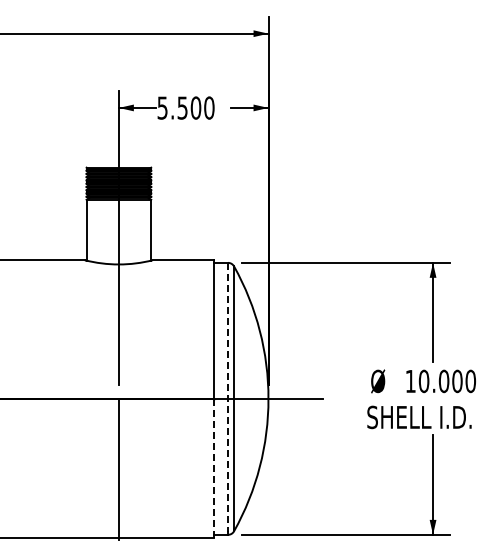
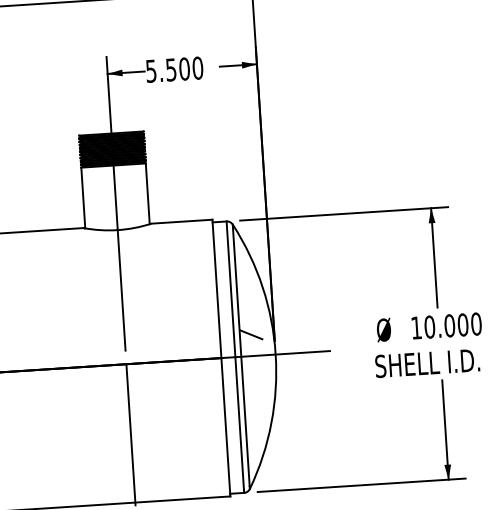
line: (245, 377) -> (251, 334), added
line: (228, 397) -> (235, 355), dashed -> solid
line: (214, 467) -> (226, 426), dashed -> solid

